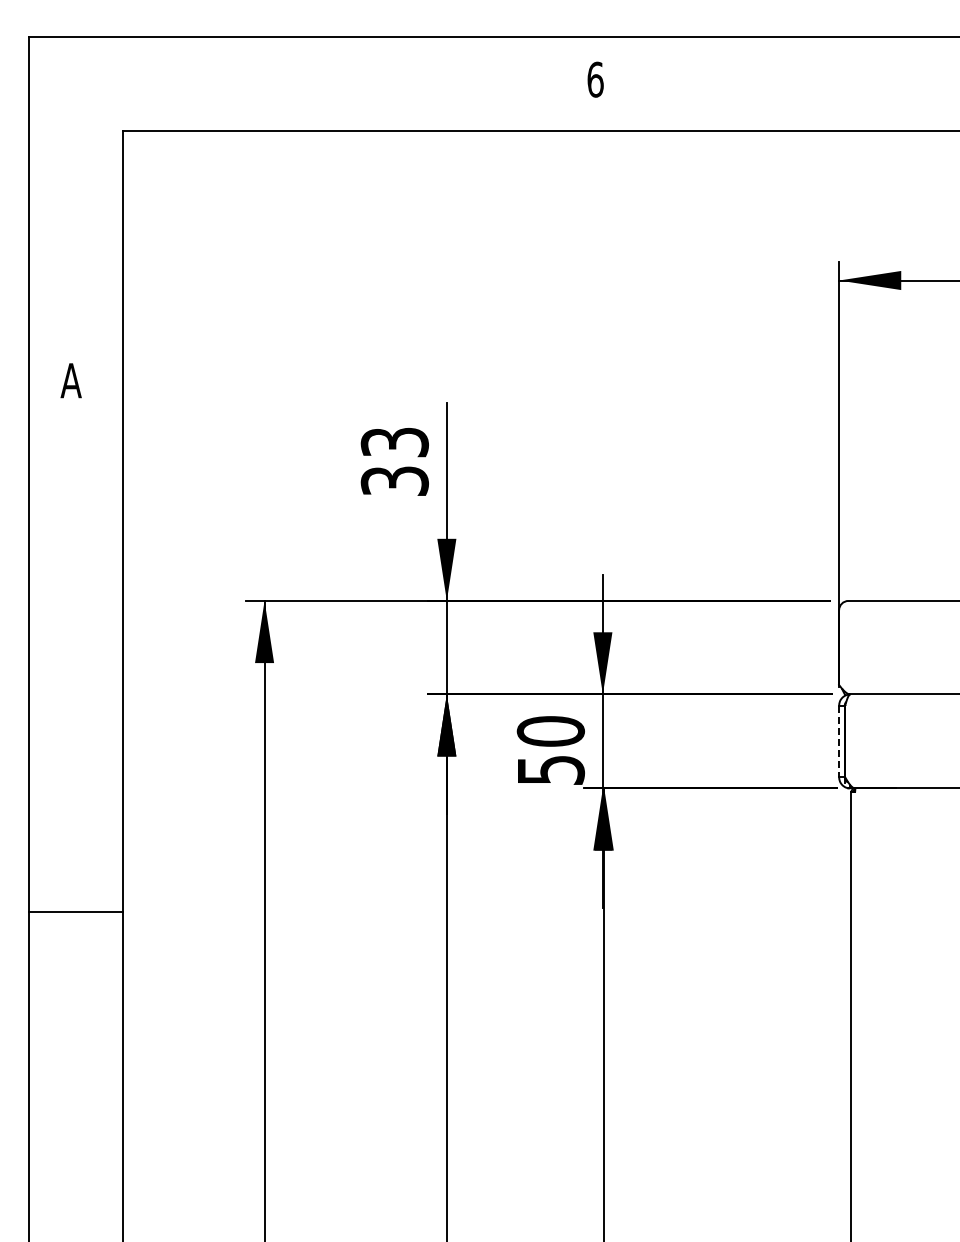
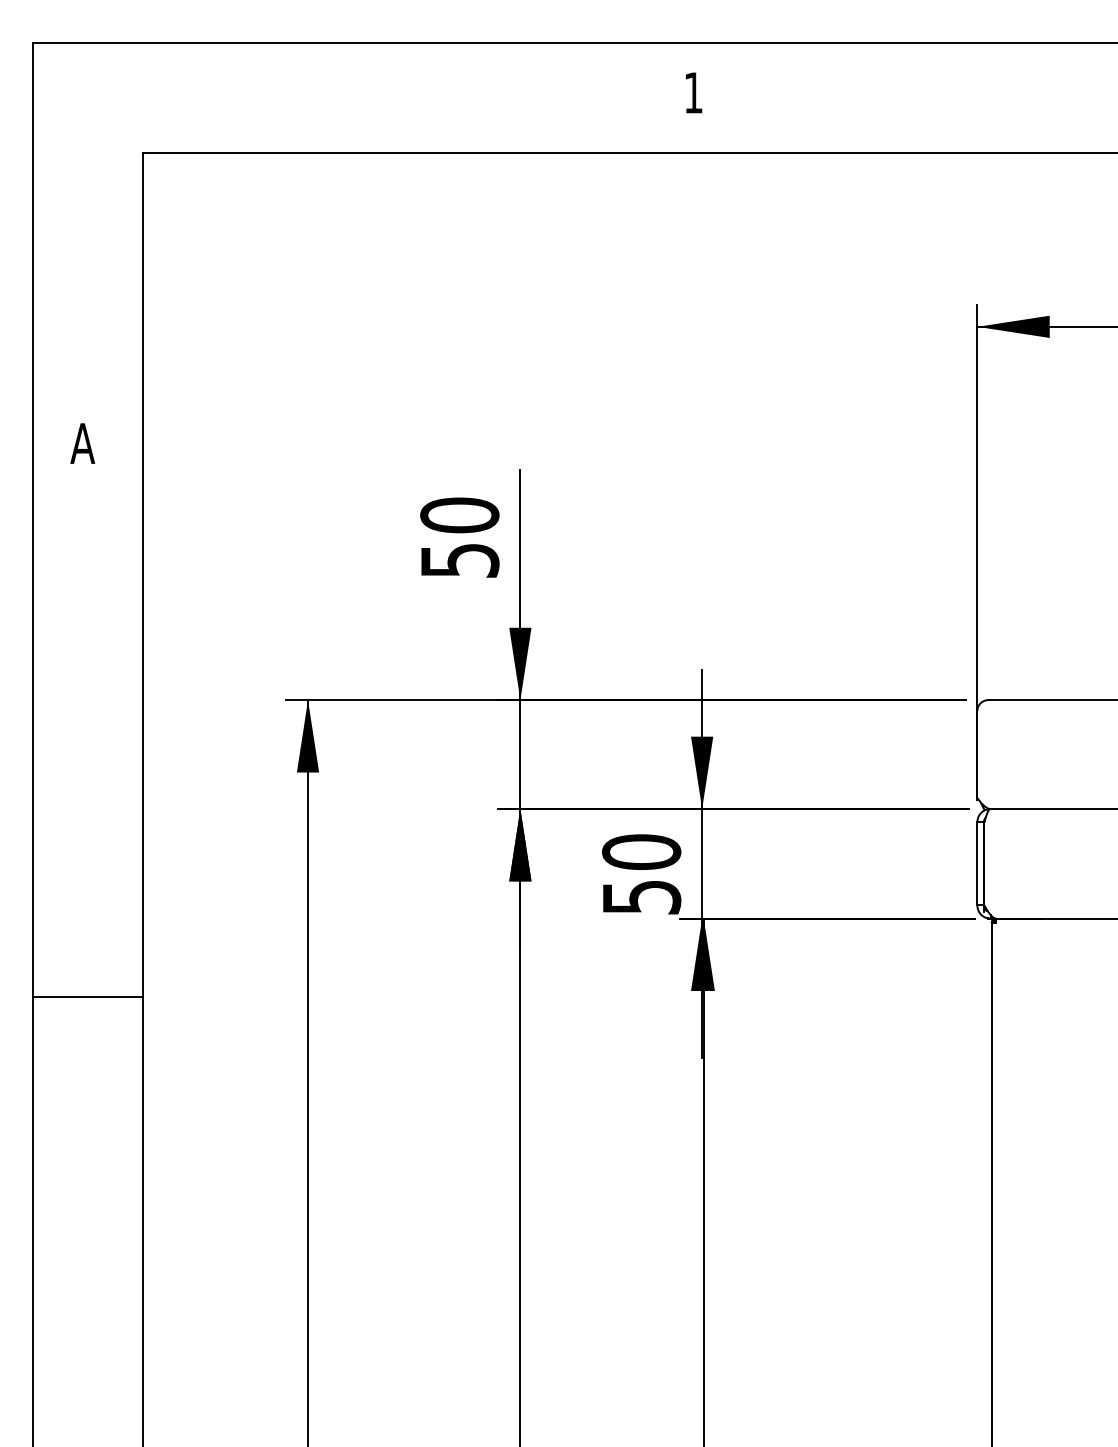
text: (595, 79) -> (693, 92), 6 -> 1
text: (394, 461) -> (459, 537), 33 -> 50
line: (839, 741) -> (977, 863), dashed -> solid
line: (75, 911) -> (87, 996), moved

